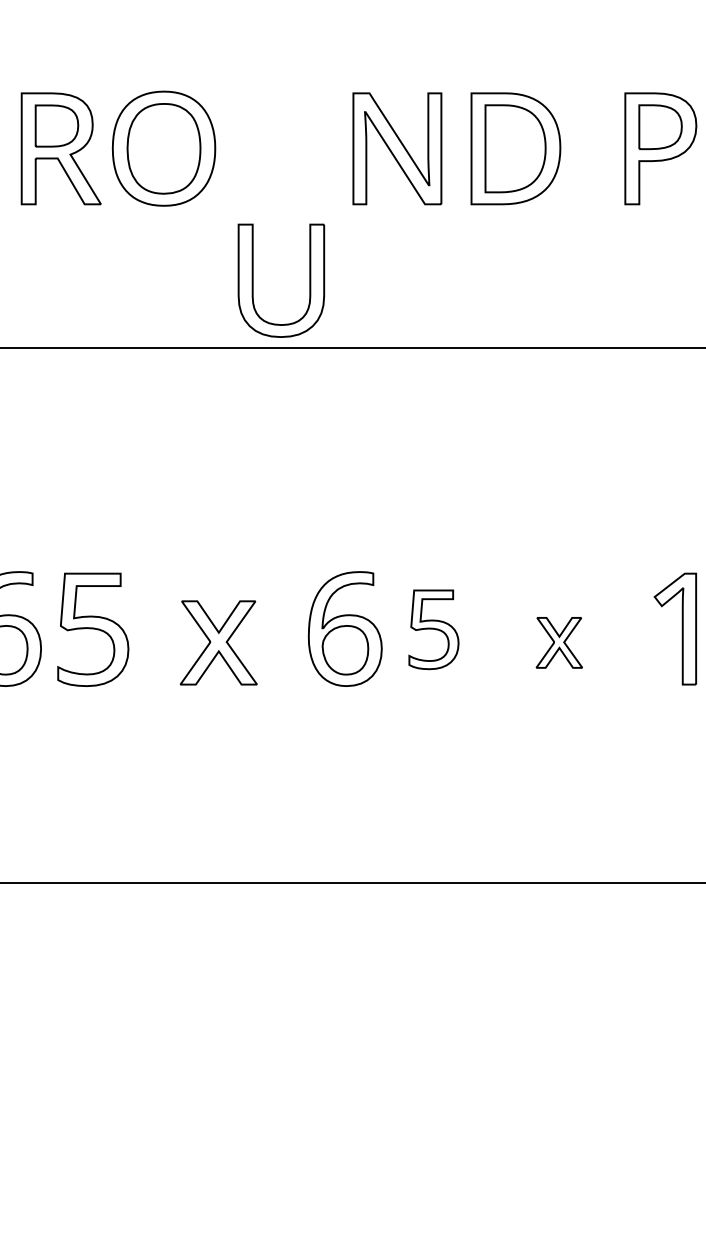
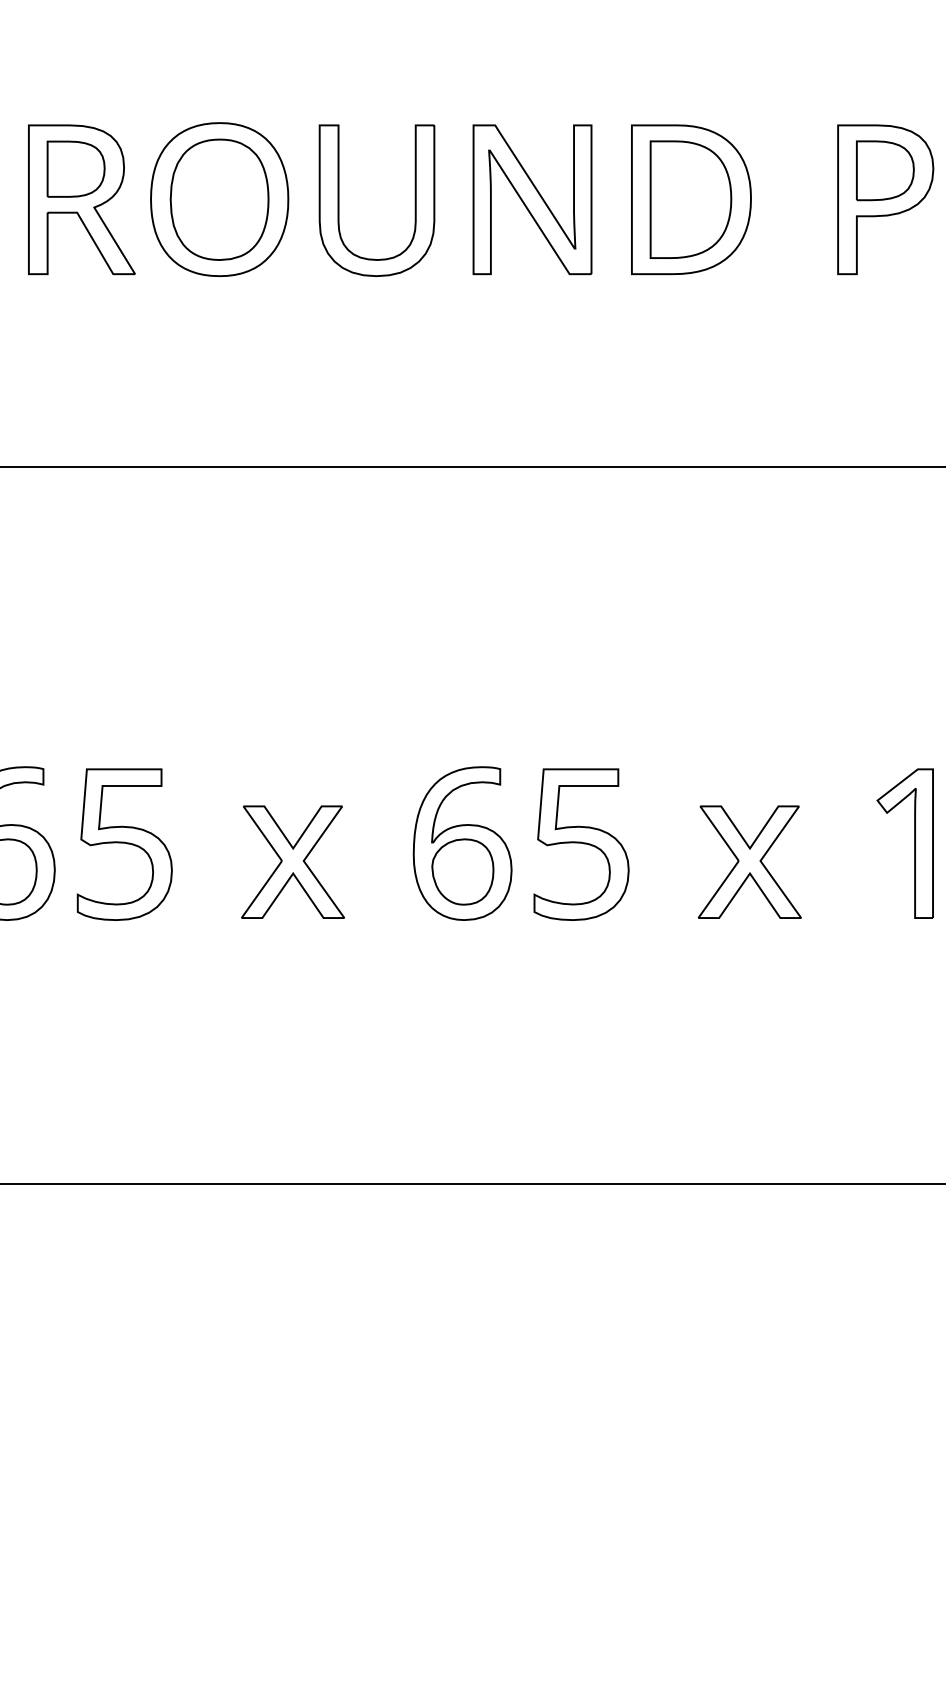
part: (253, 280) -> (339, 200), moved
part: (433, 629) -> (581, 844), size x1.43
part: (559, 642) -> (749, 861), size x1.67

